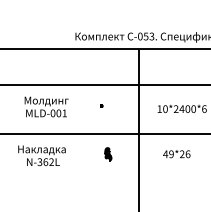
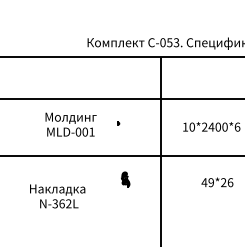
text: (46, 106) -> (70, 124), moved
text: (176, 154) -> (217, 182), moved
text: (41, 155) -> (57, 196), moved

